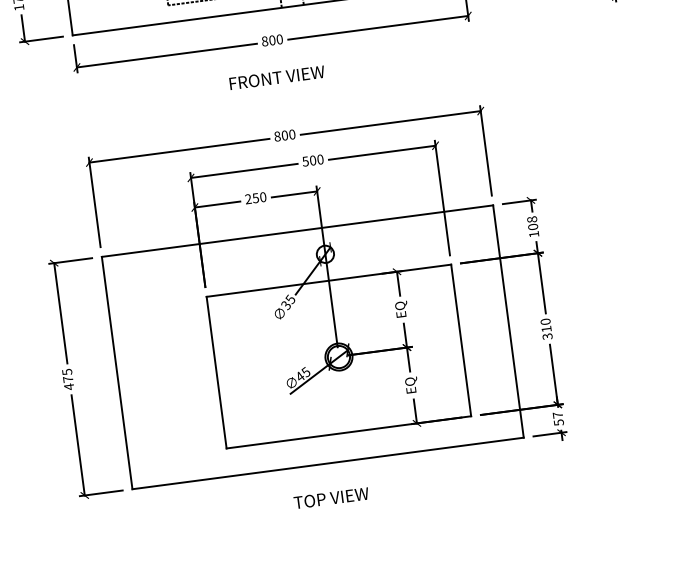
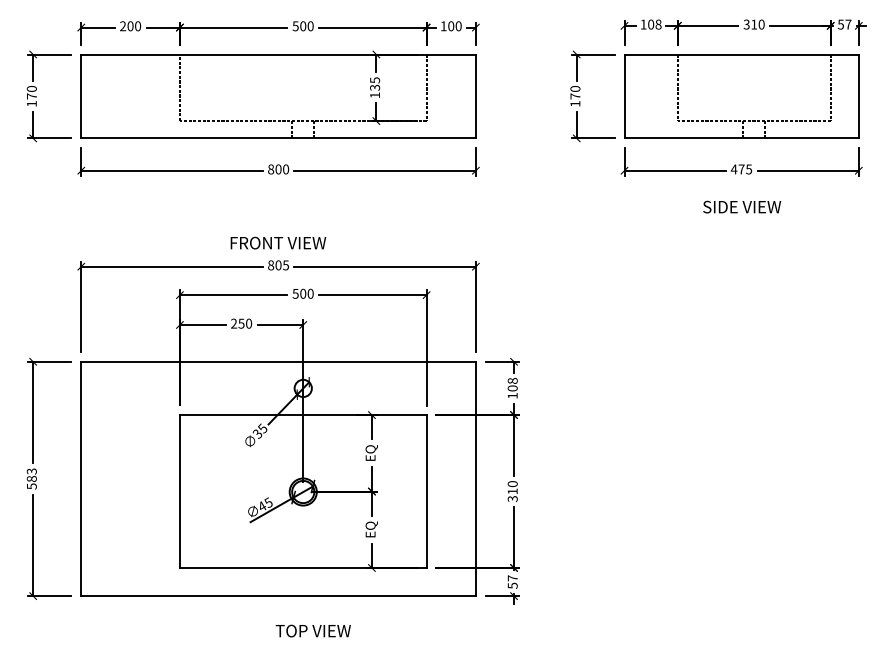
text: (277, 77) -> (278, 242), moved
text: (292, 134) -> (286, 265), 800 -> 805
text: (67, 379) -> (31, 478), 475 -> 583
text: (330, 497) -> (312, 630), moved

